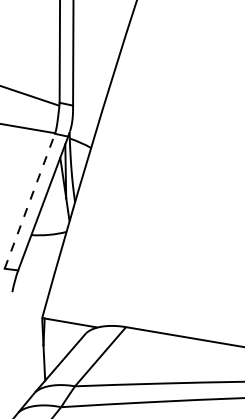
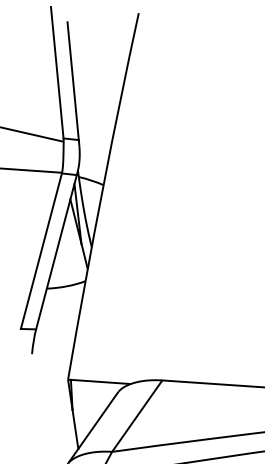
line: (30, 200) -> (42, 250), dashed -> solid

